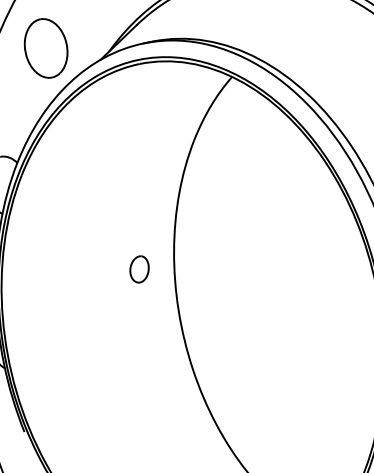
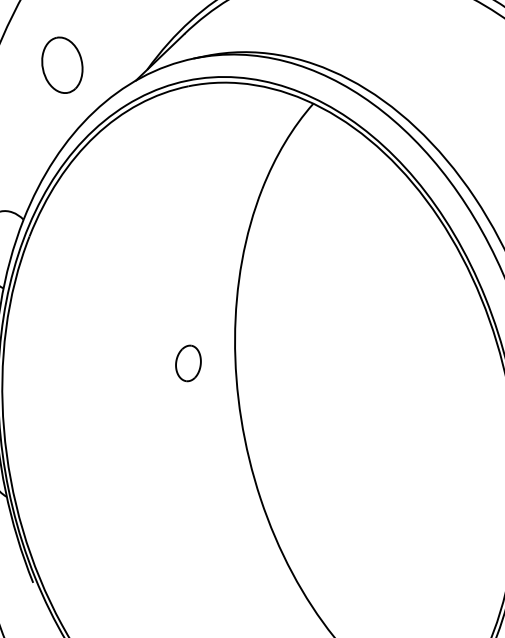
part: (45, 48) -> (61, 65), size x0.7

